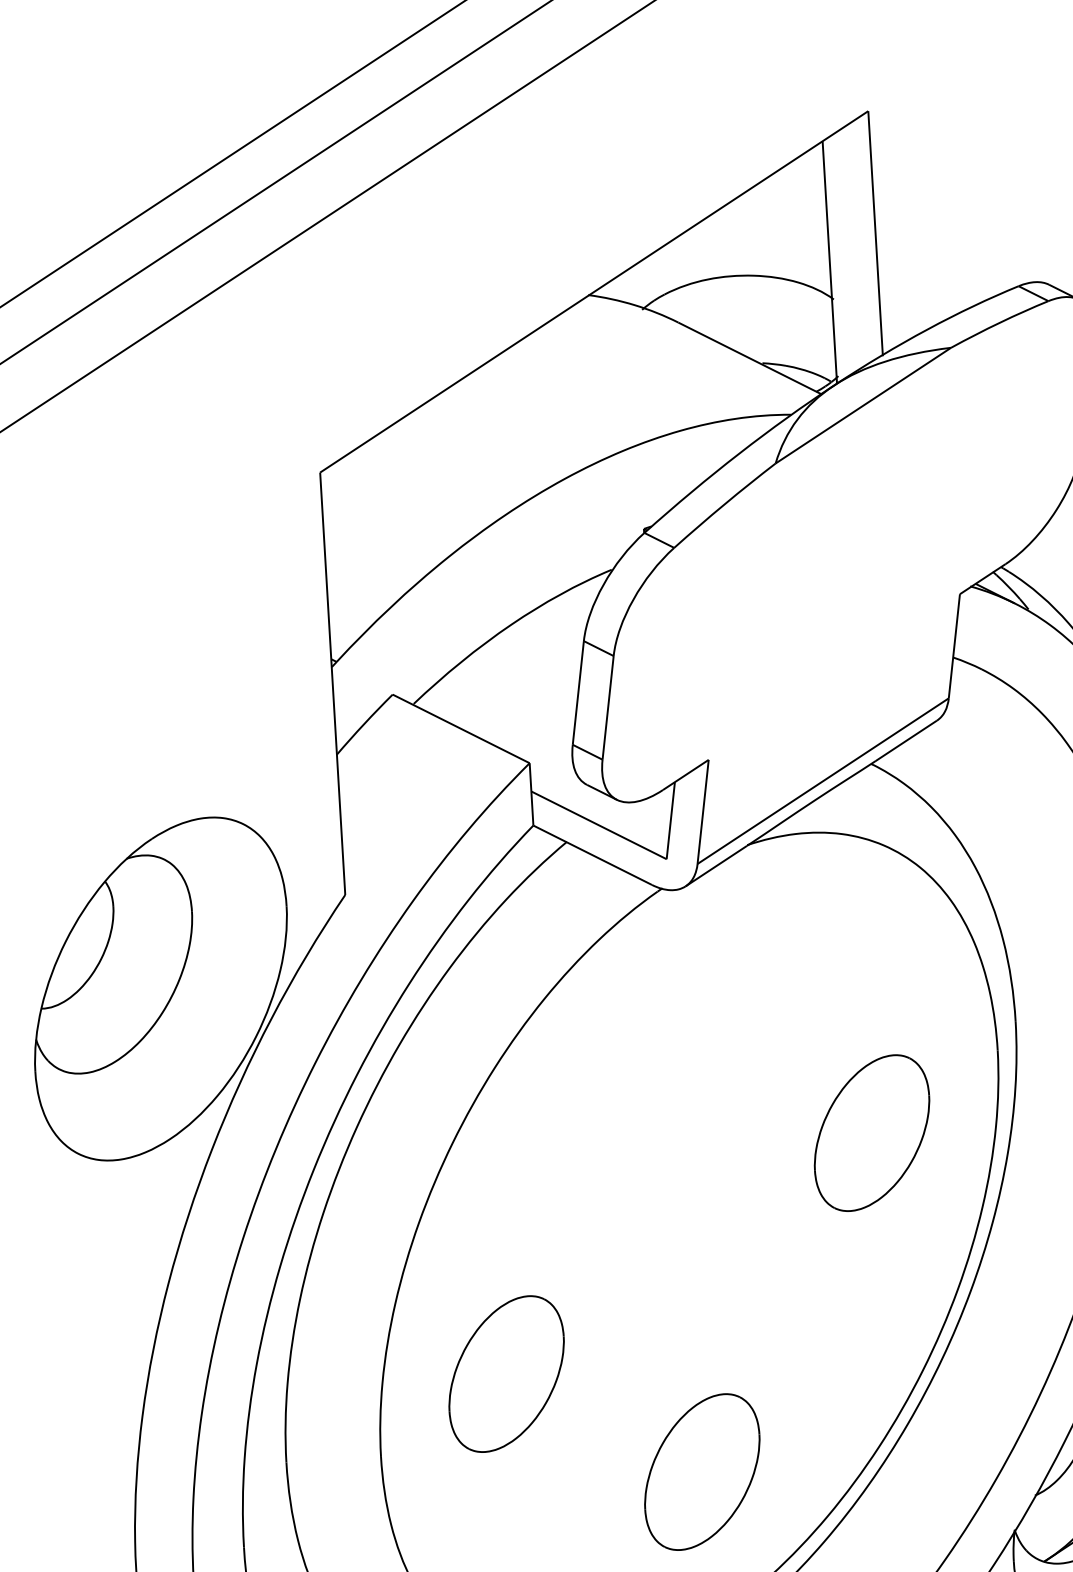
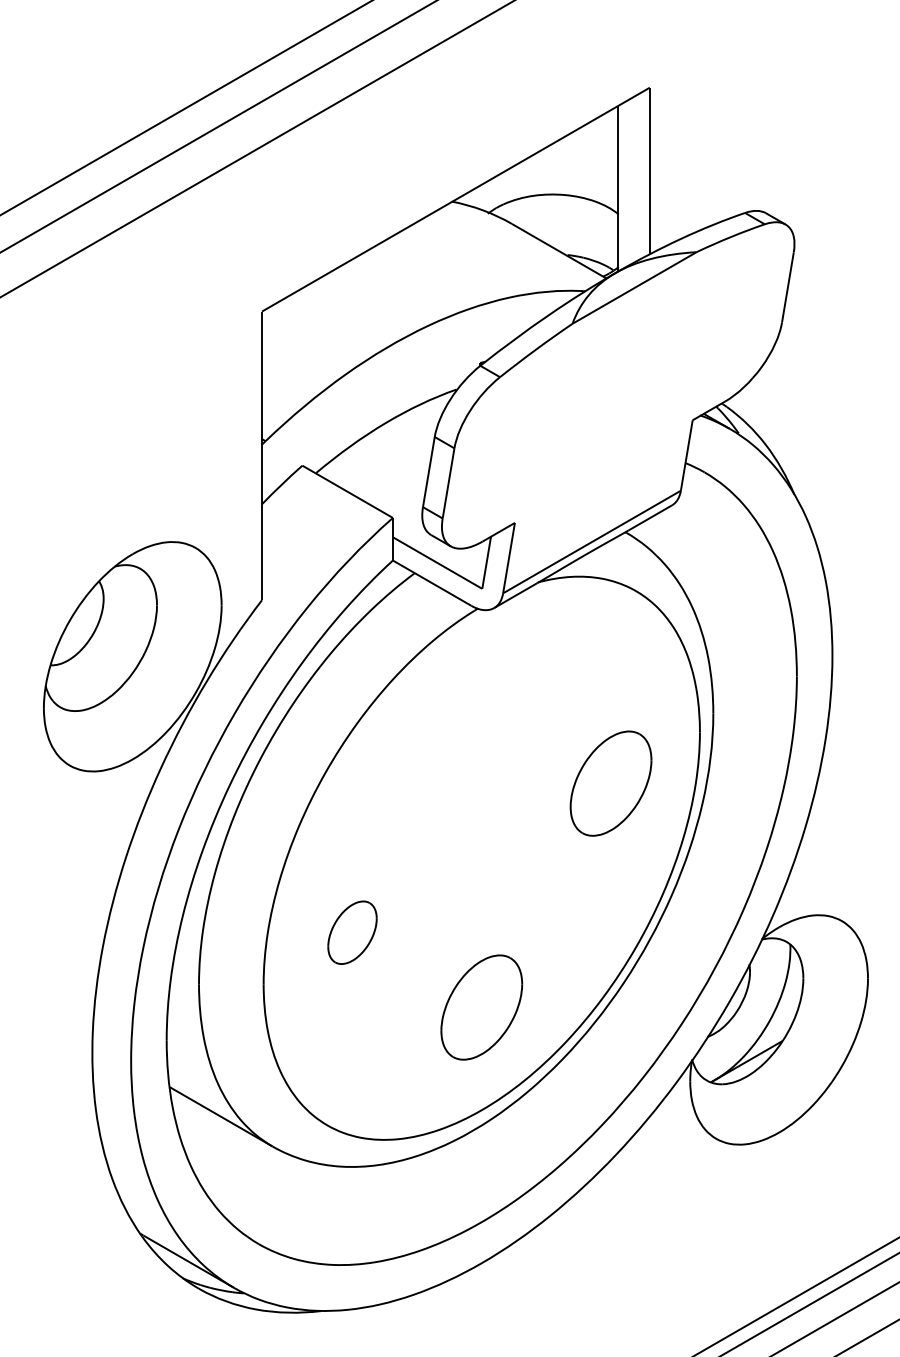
part: (506, 1373) -> (352, 932), size x0.6

